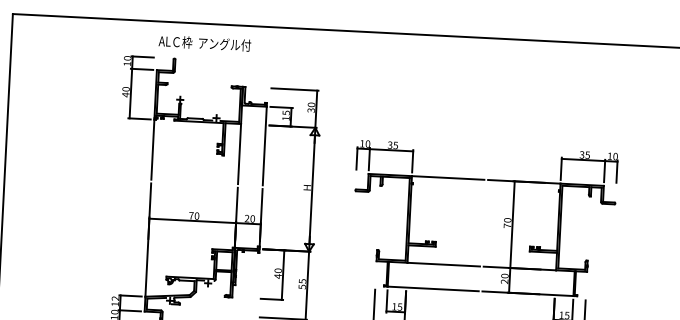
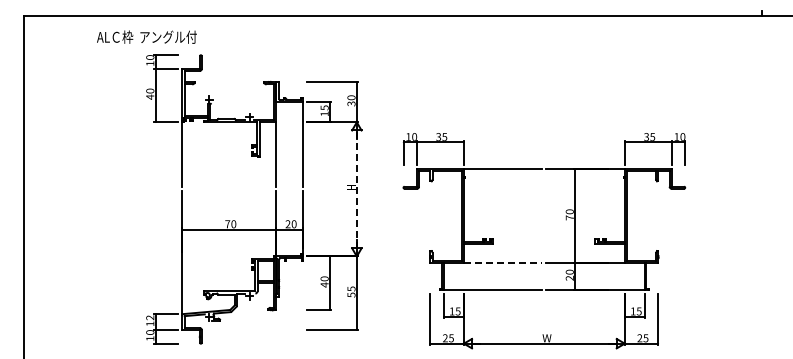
text: (204, 42) -> (146, 36), moved
line: (311, 189) -> (356, 189), solid -> dashed
line: (444, 264) -> (503, 263), solid -> dashed

